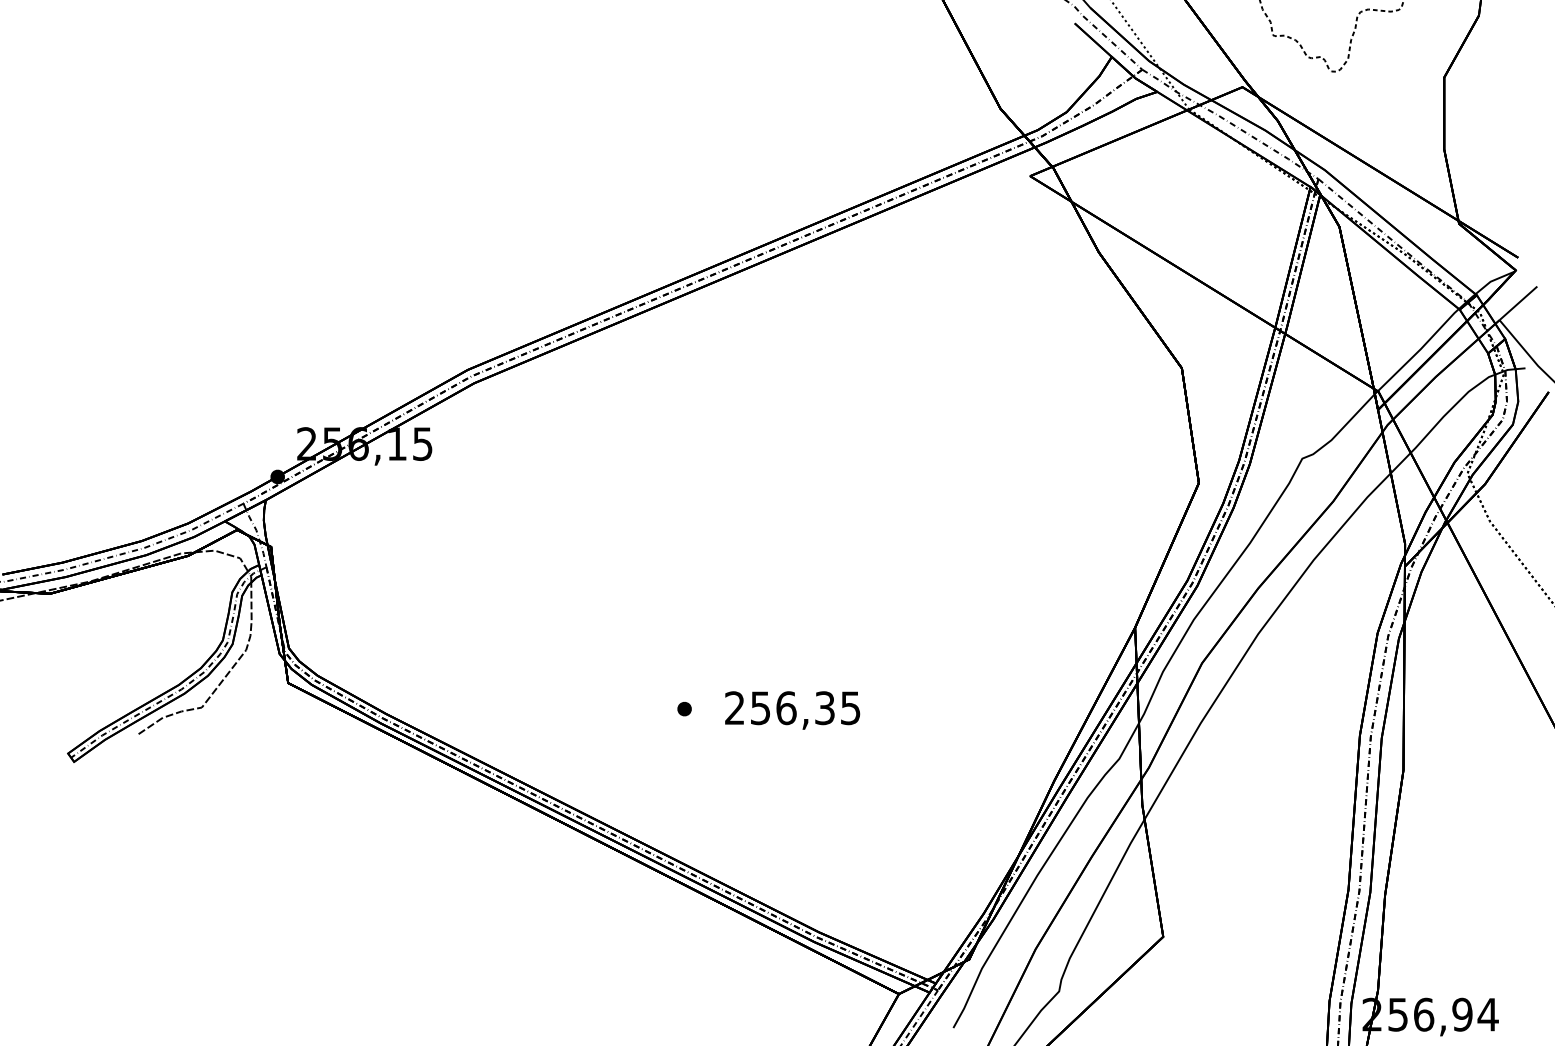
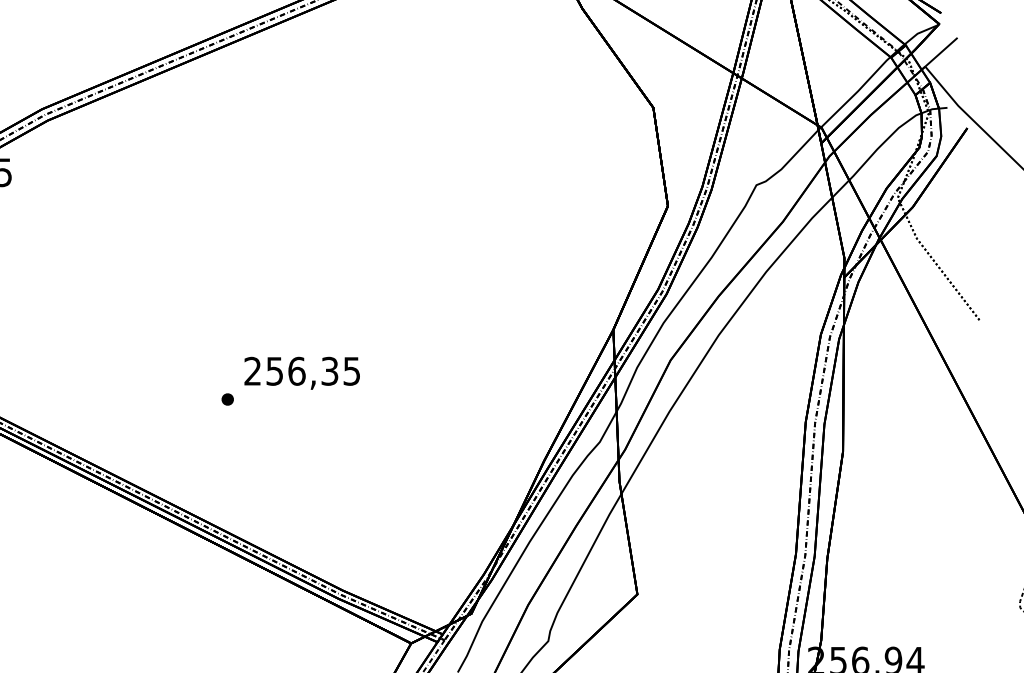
text: (792, 710) -> (302, 373), moved

